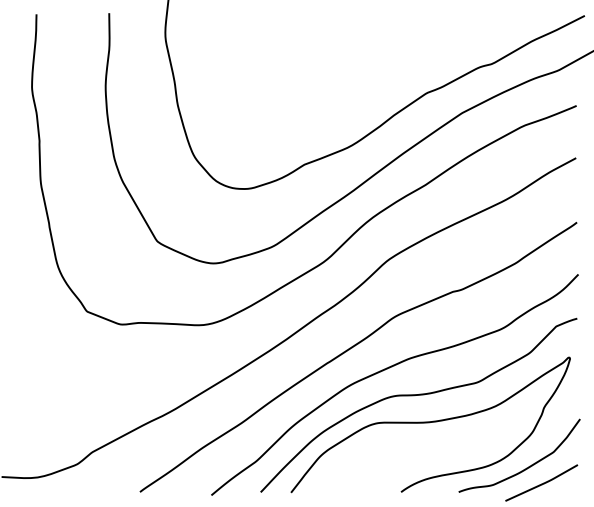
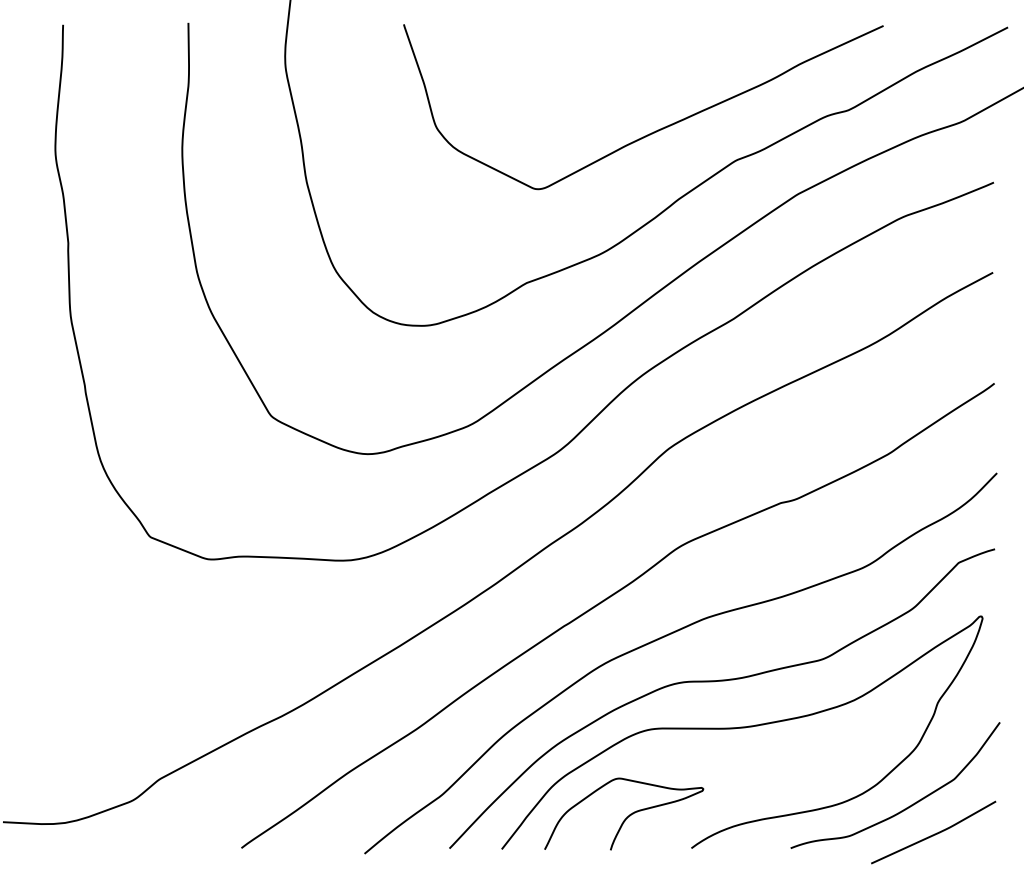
curve: (379, 75) -> (654, 130), added
curve: (363, 473) -> (626, 816), added

